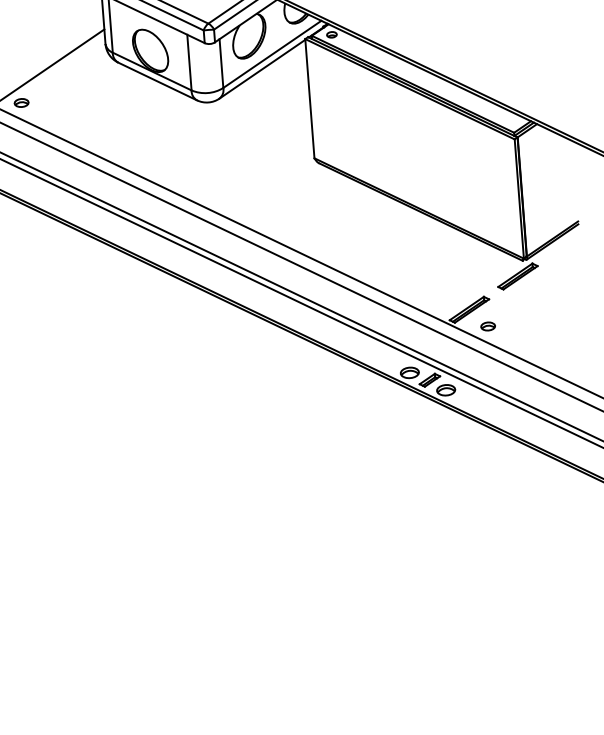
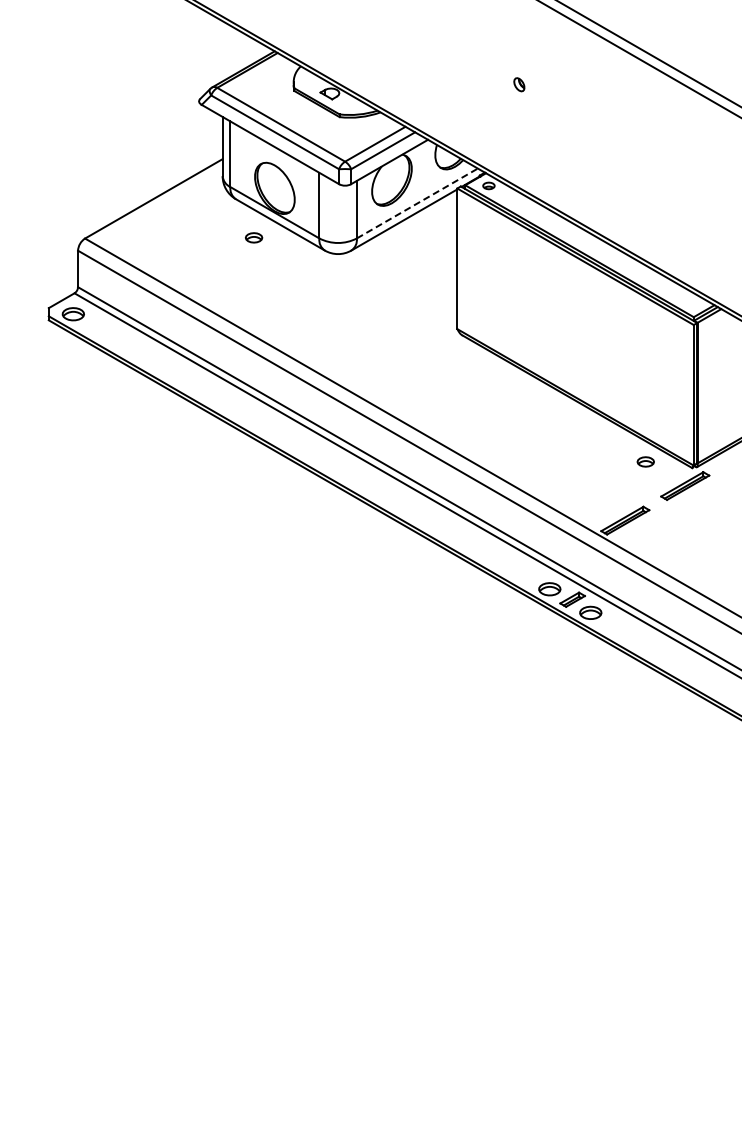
line: (272, 54) -> (417, 203), solid -> dashed
part: (22, 102) -> (254, 237), moved
part: (487, 326) -> (645, 461), moved

